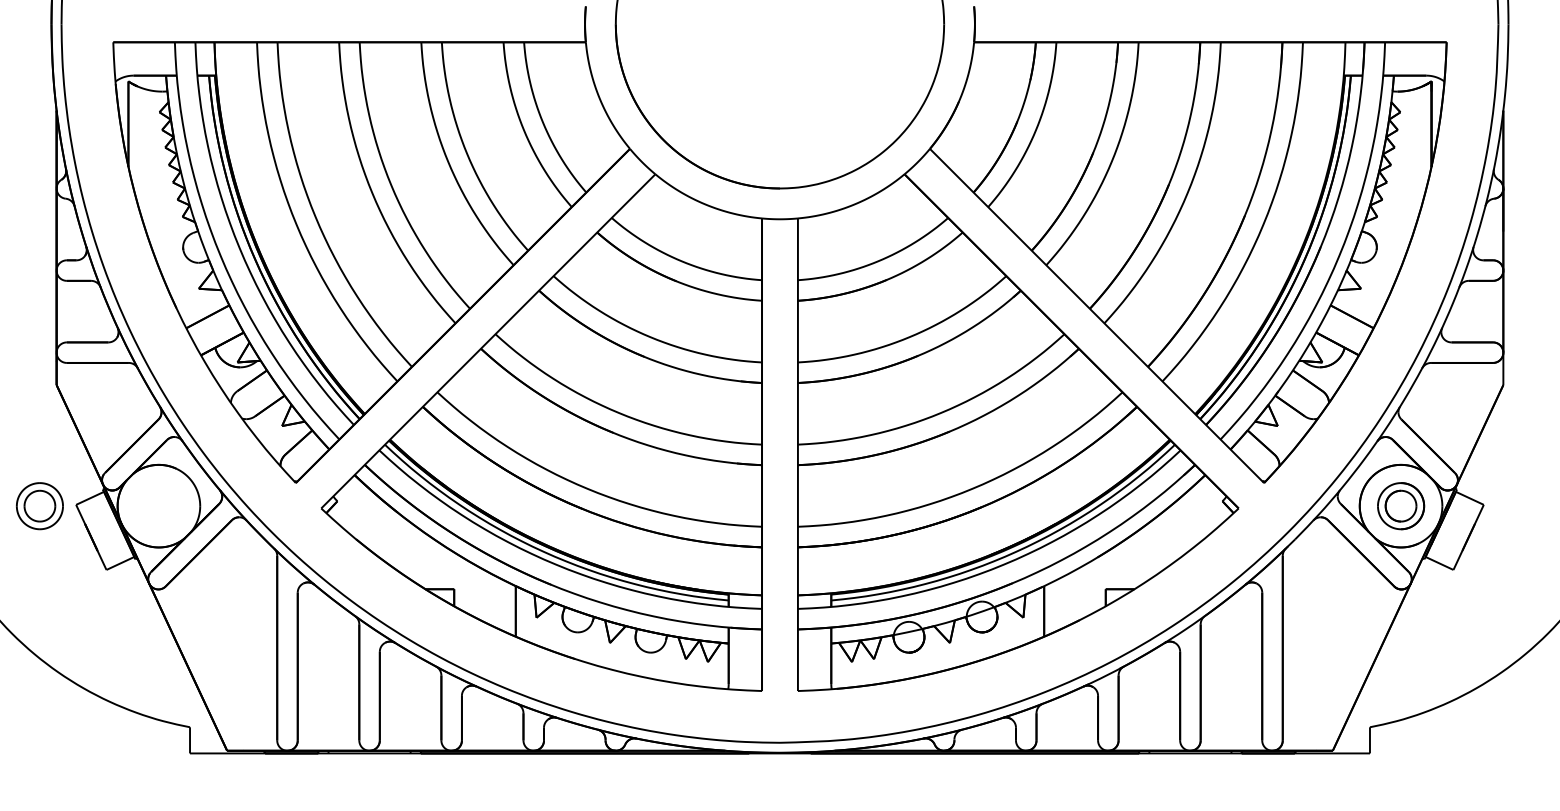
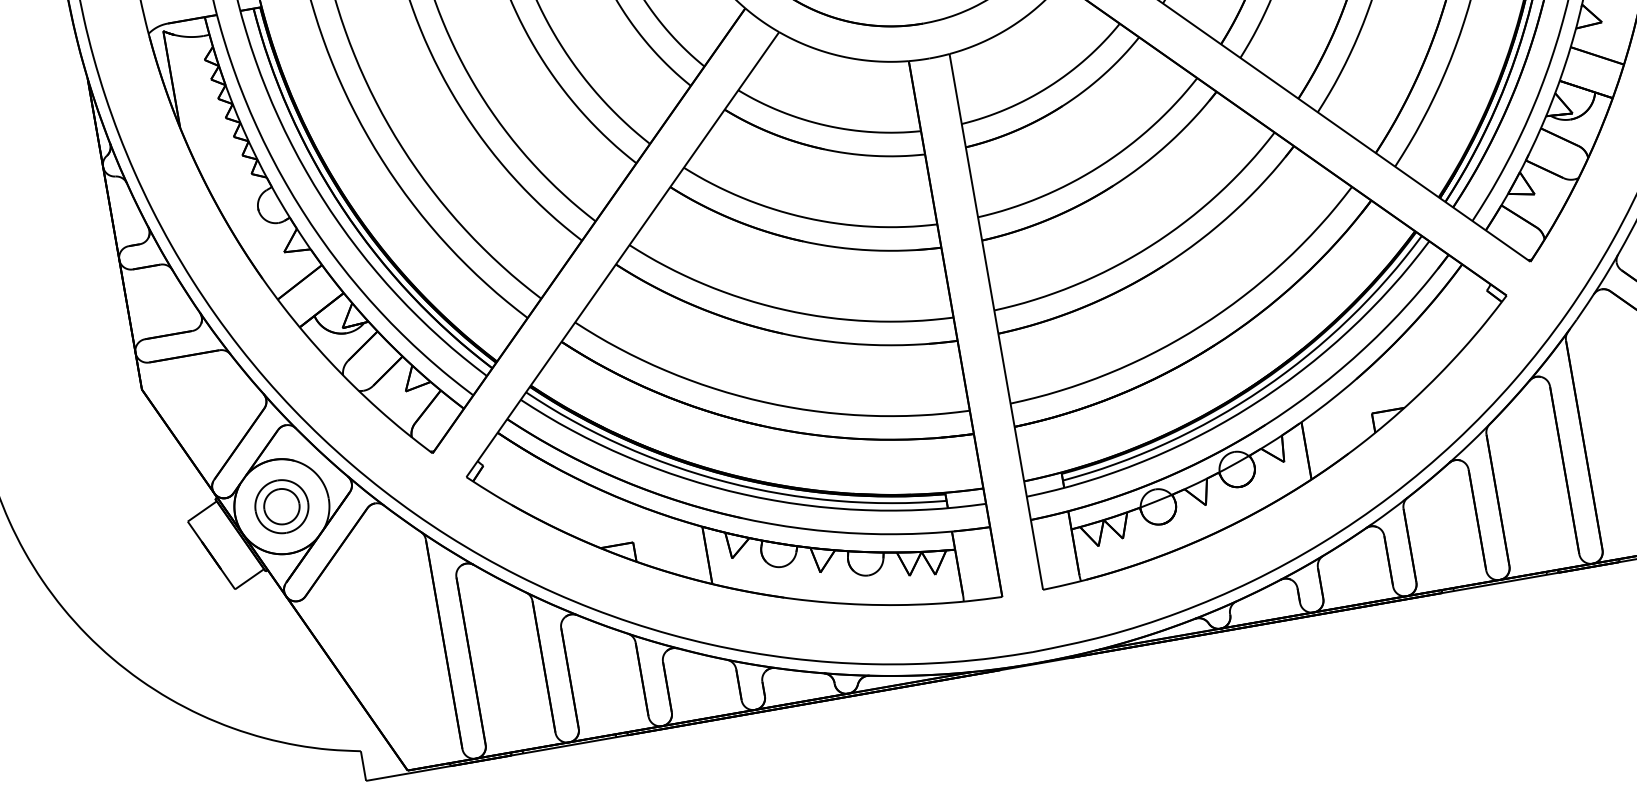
part: (39, 506) -> (281, 507), moved

